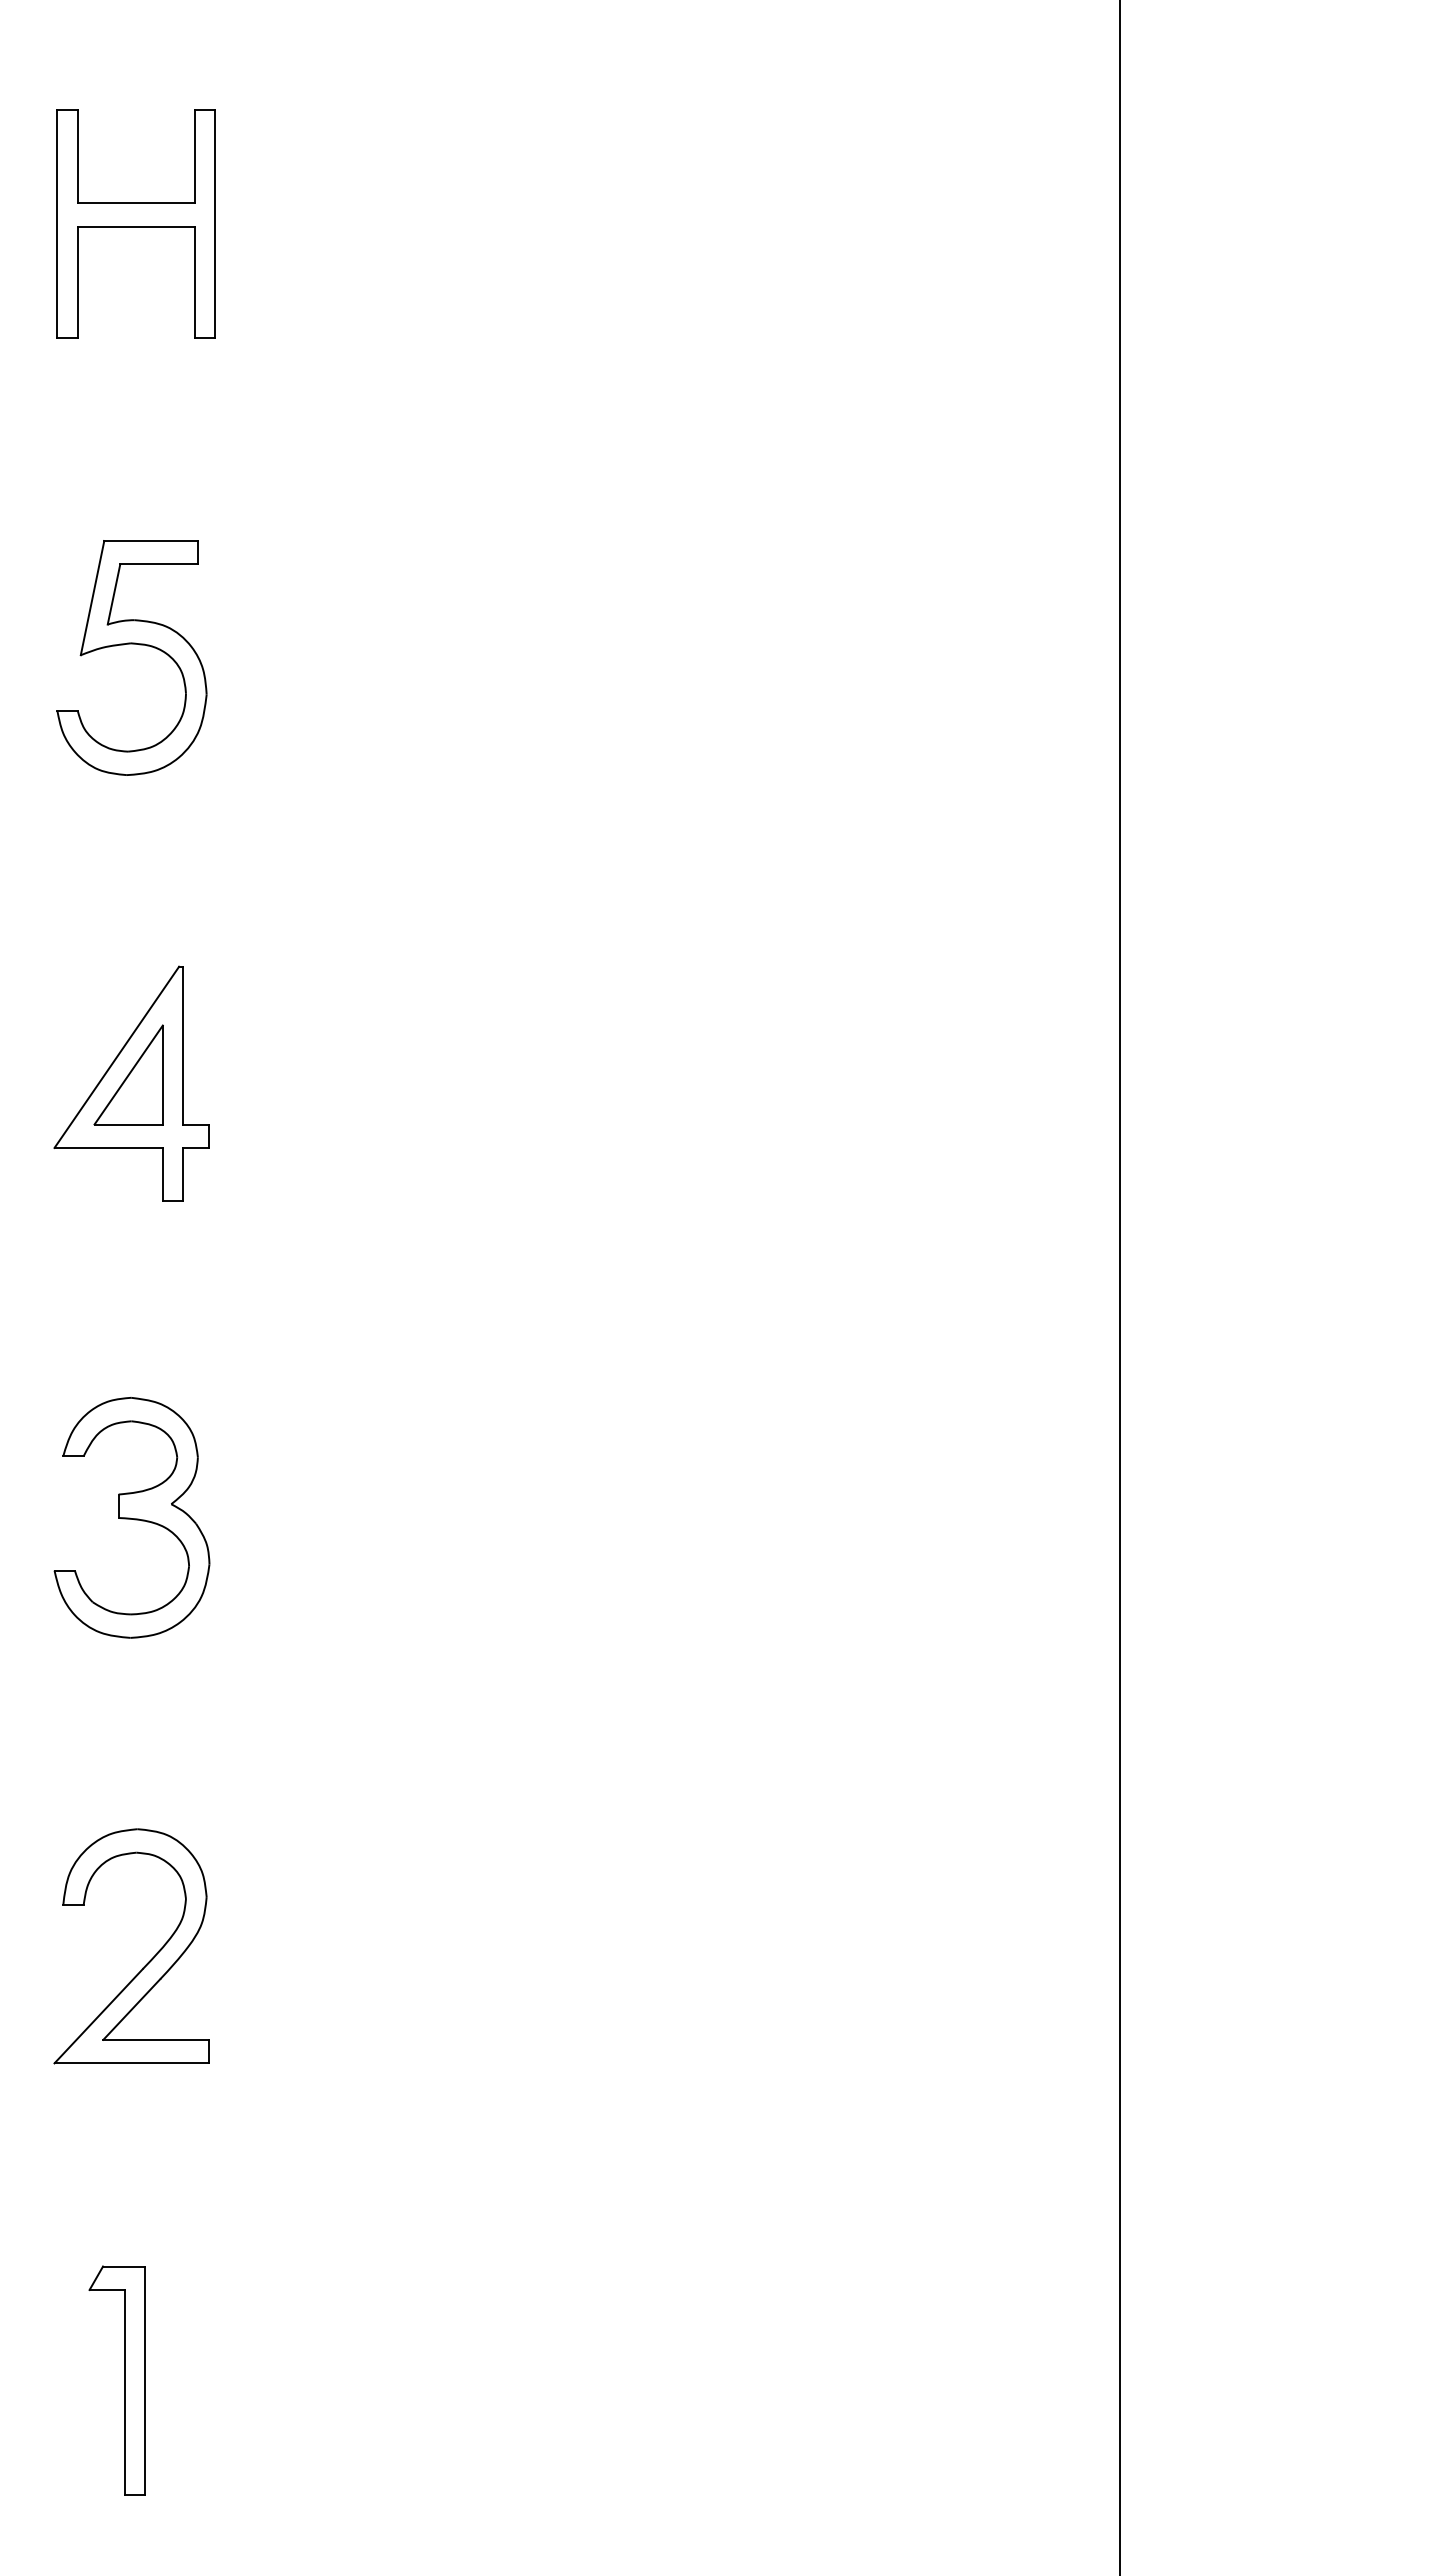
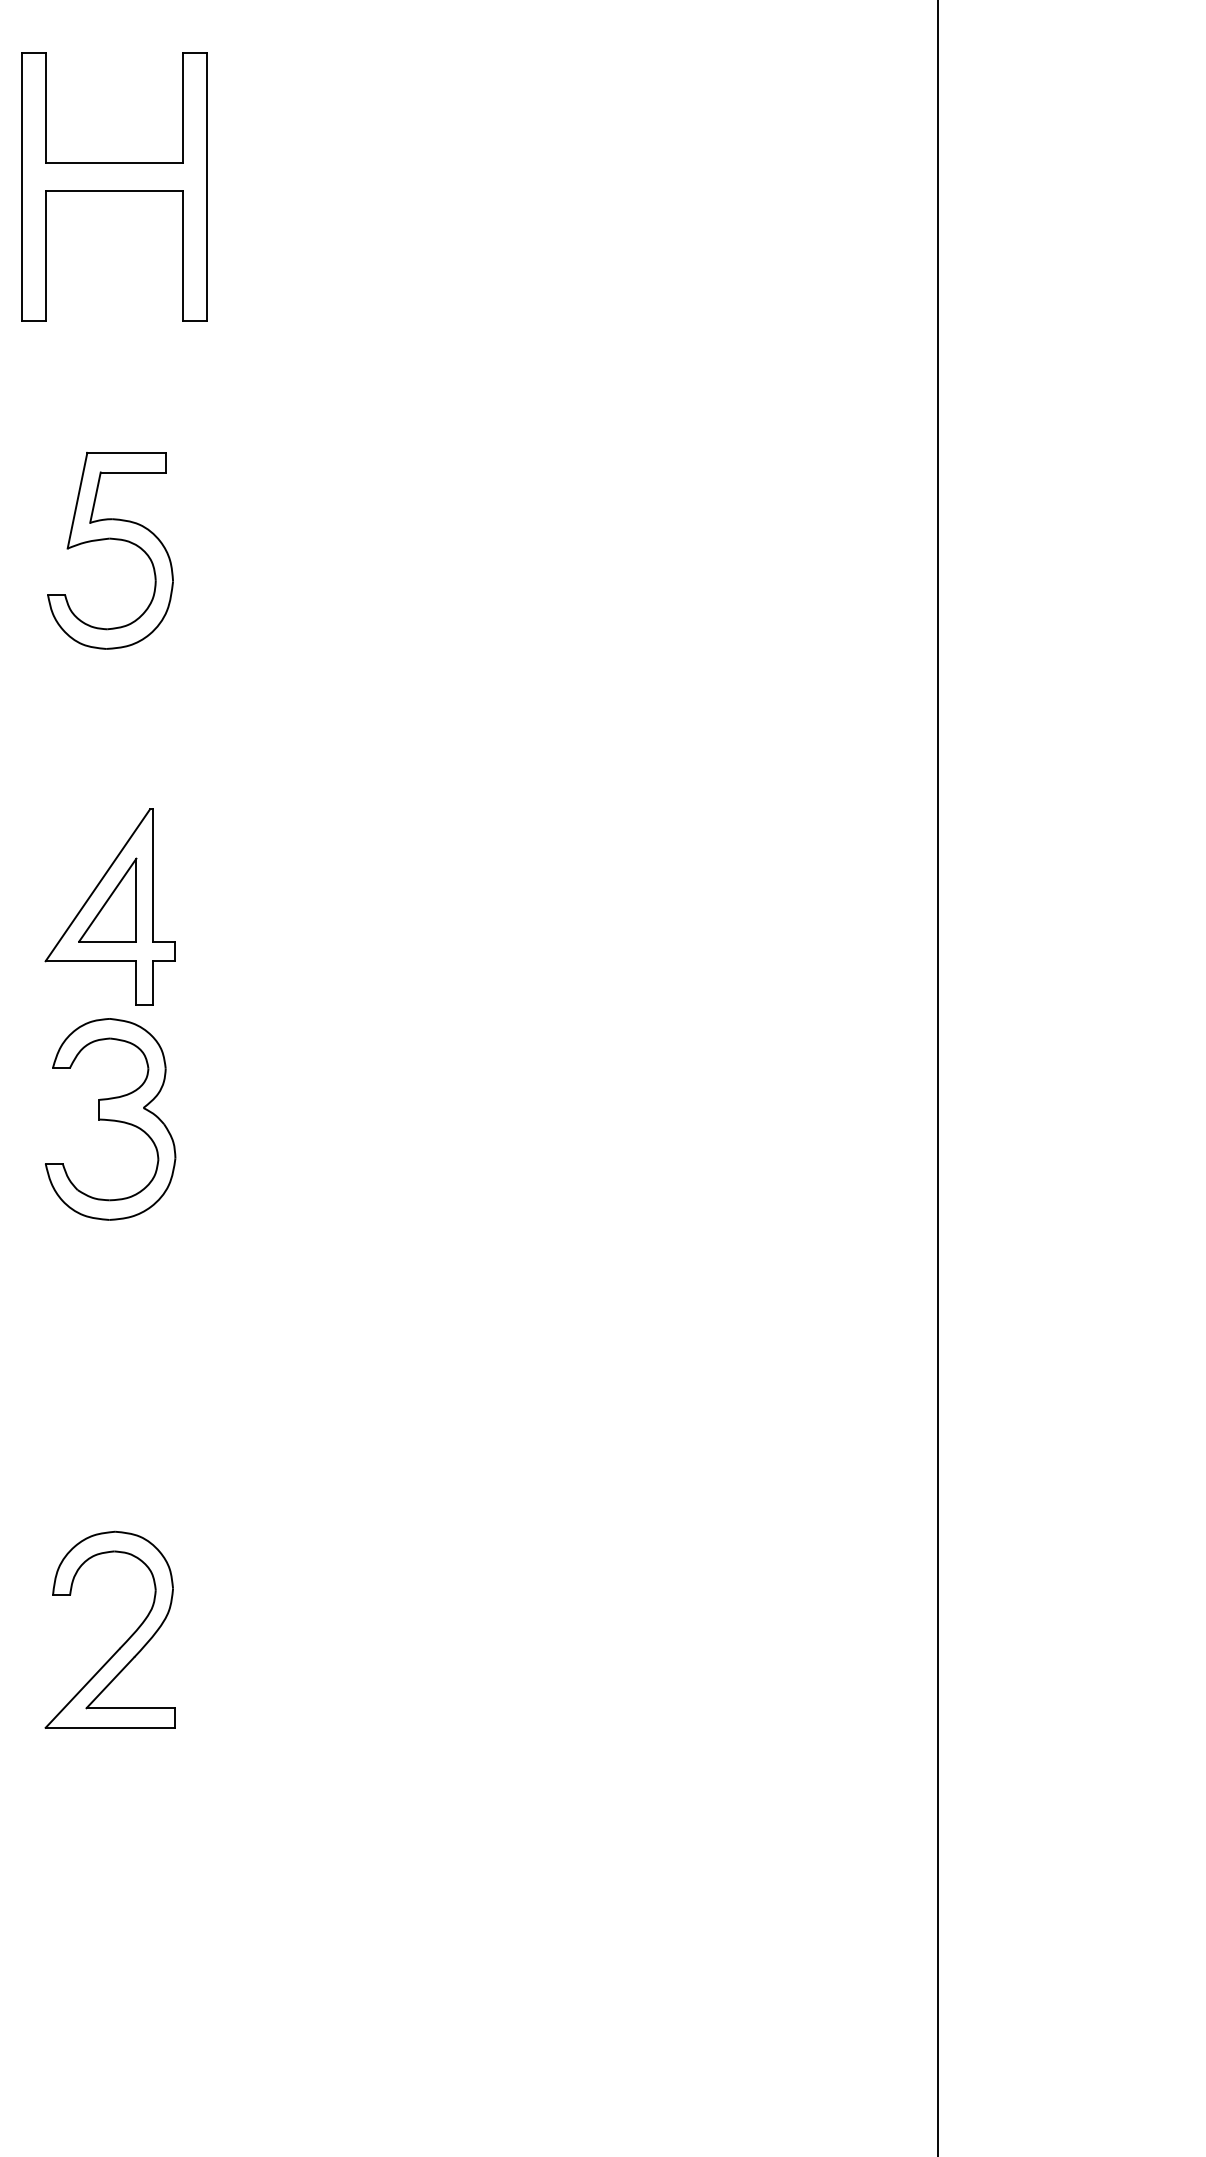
part: (135, 223) -> (113, 186), size x1.4
part: (131, 1517) -> (110, 1119), moved
part: (124, 2380) -> (104, 1993), removed

